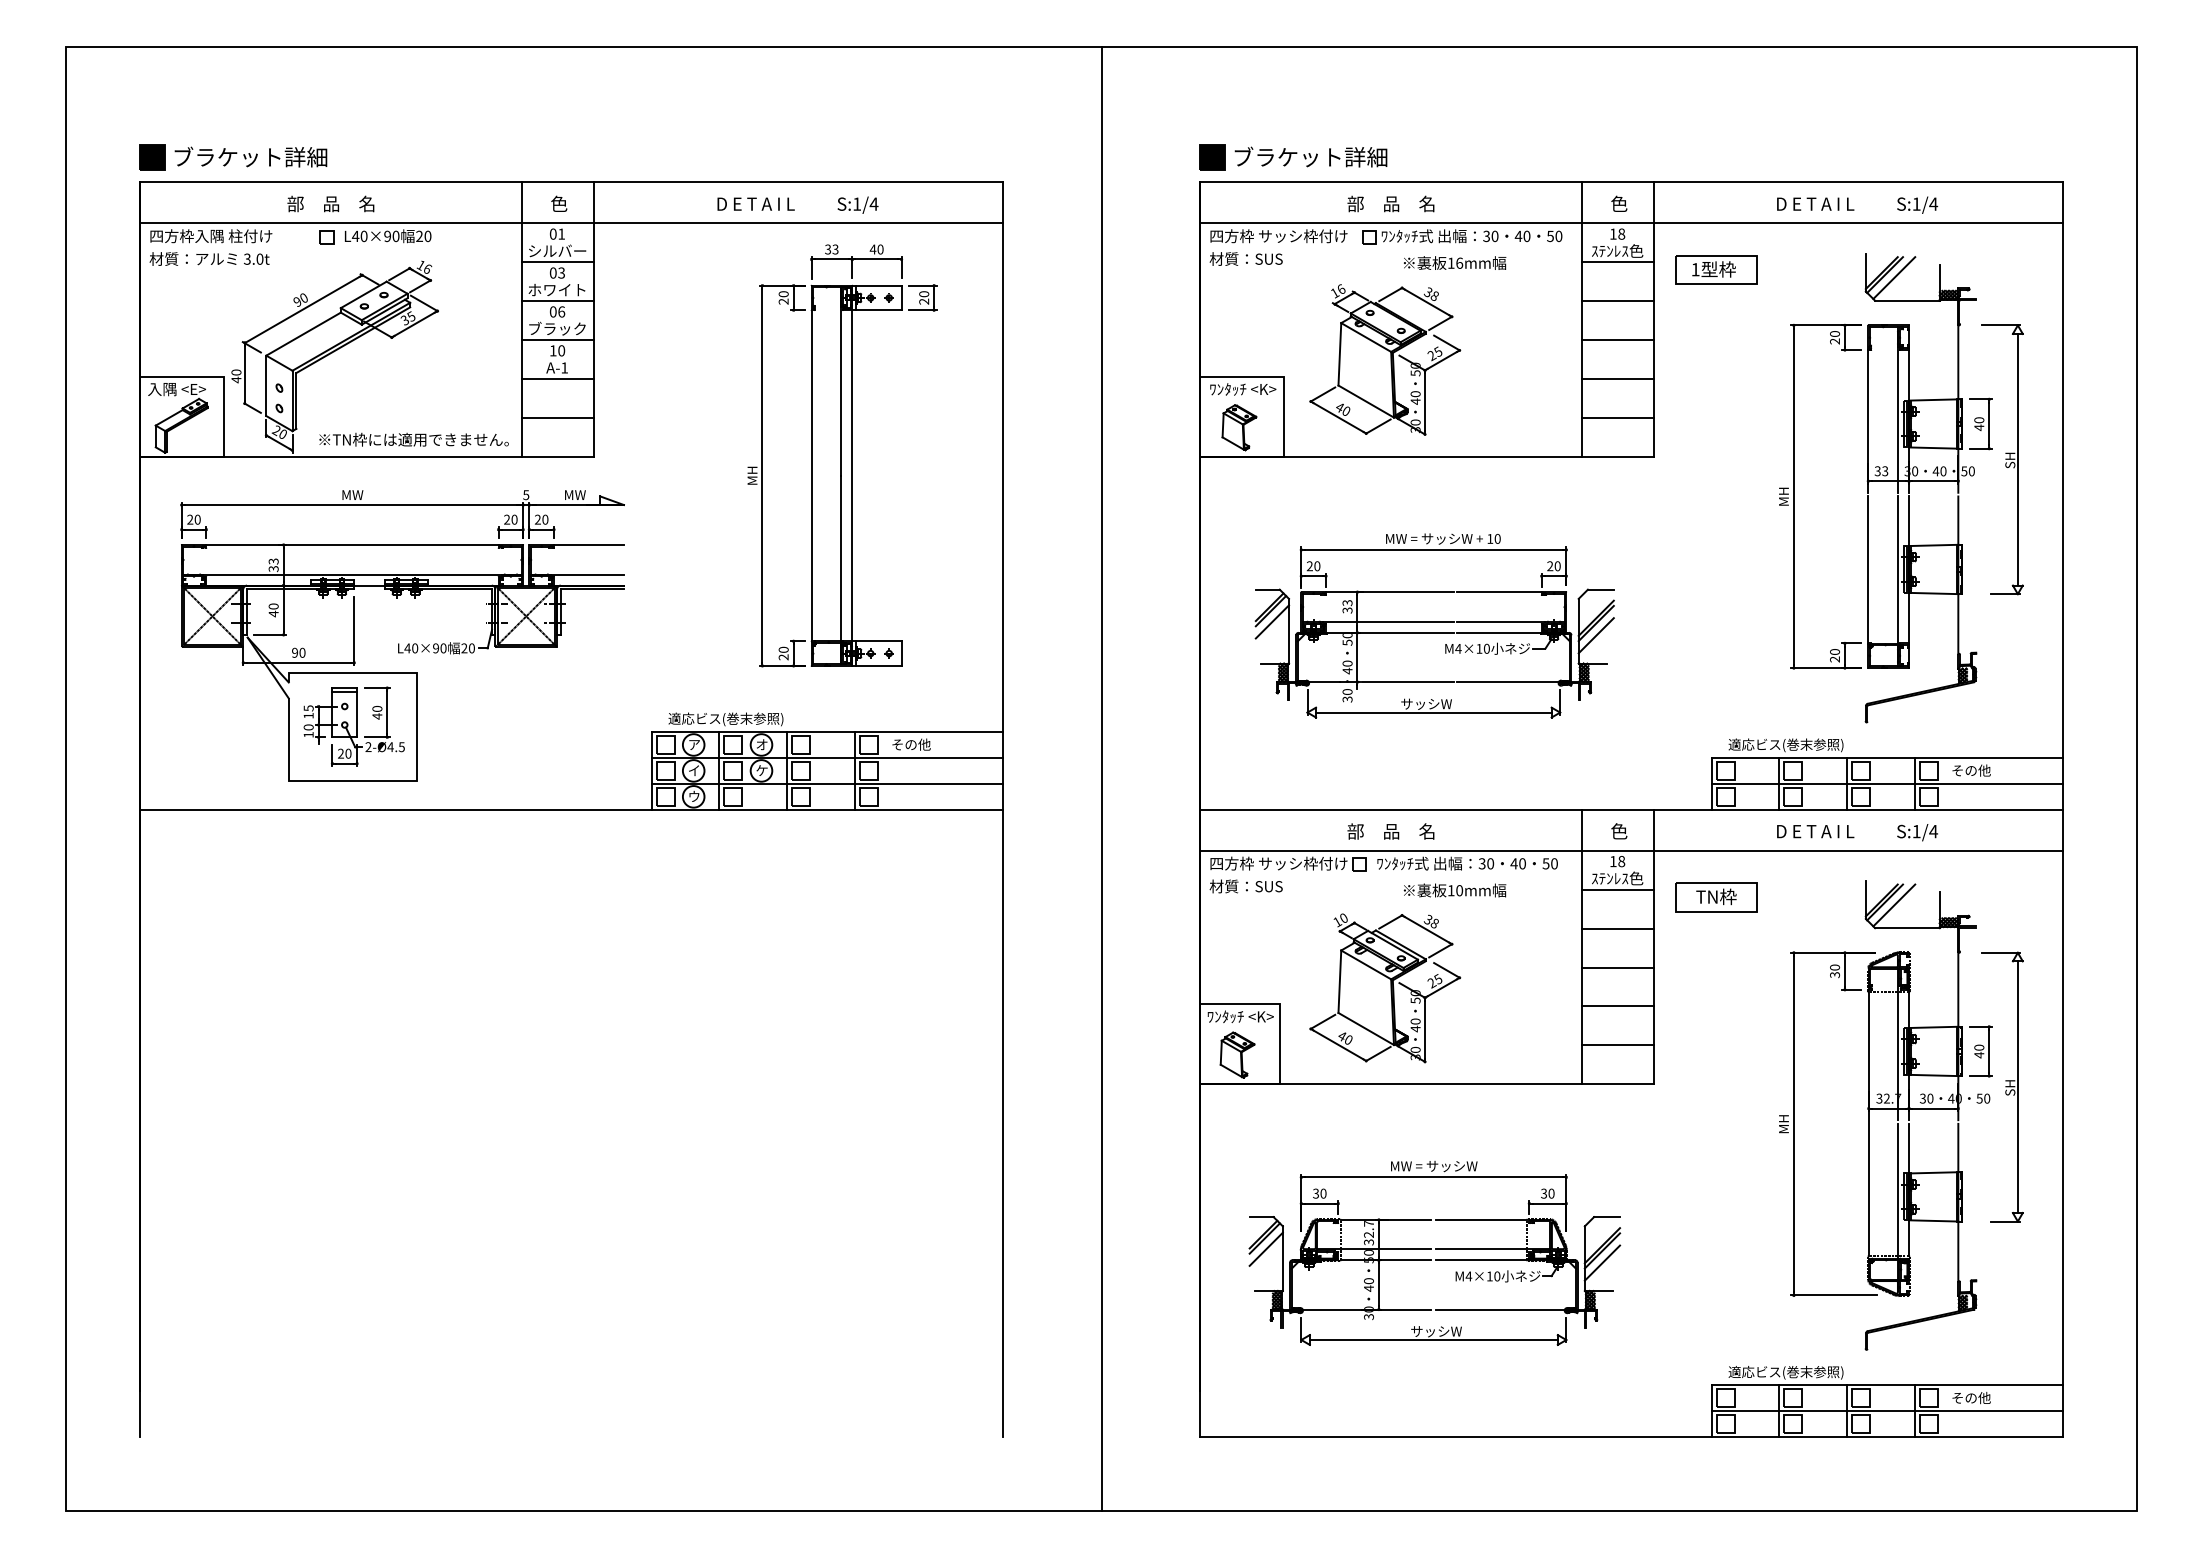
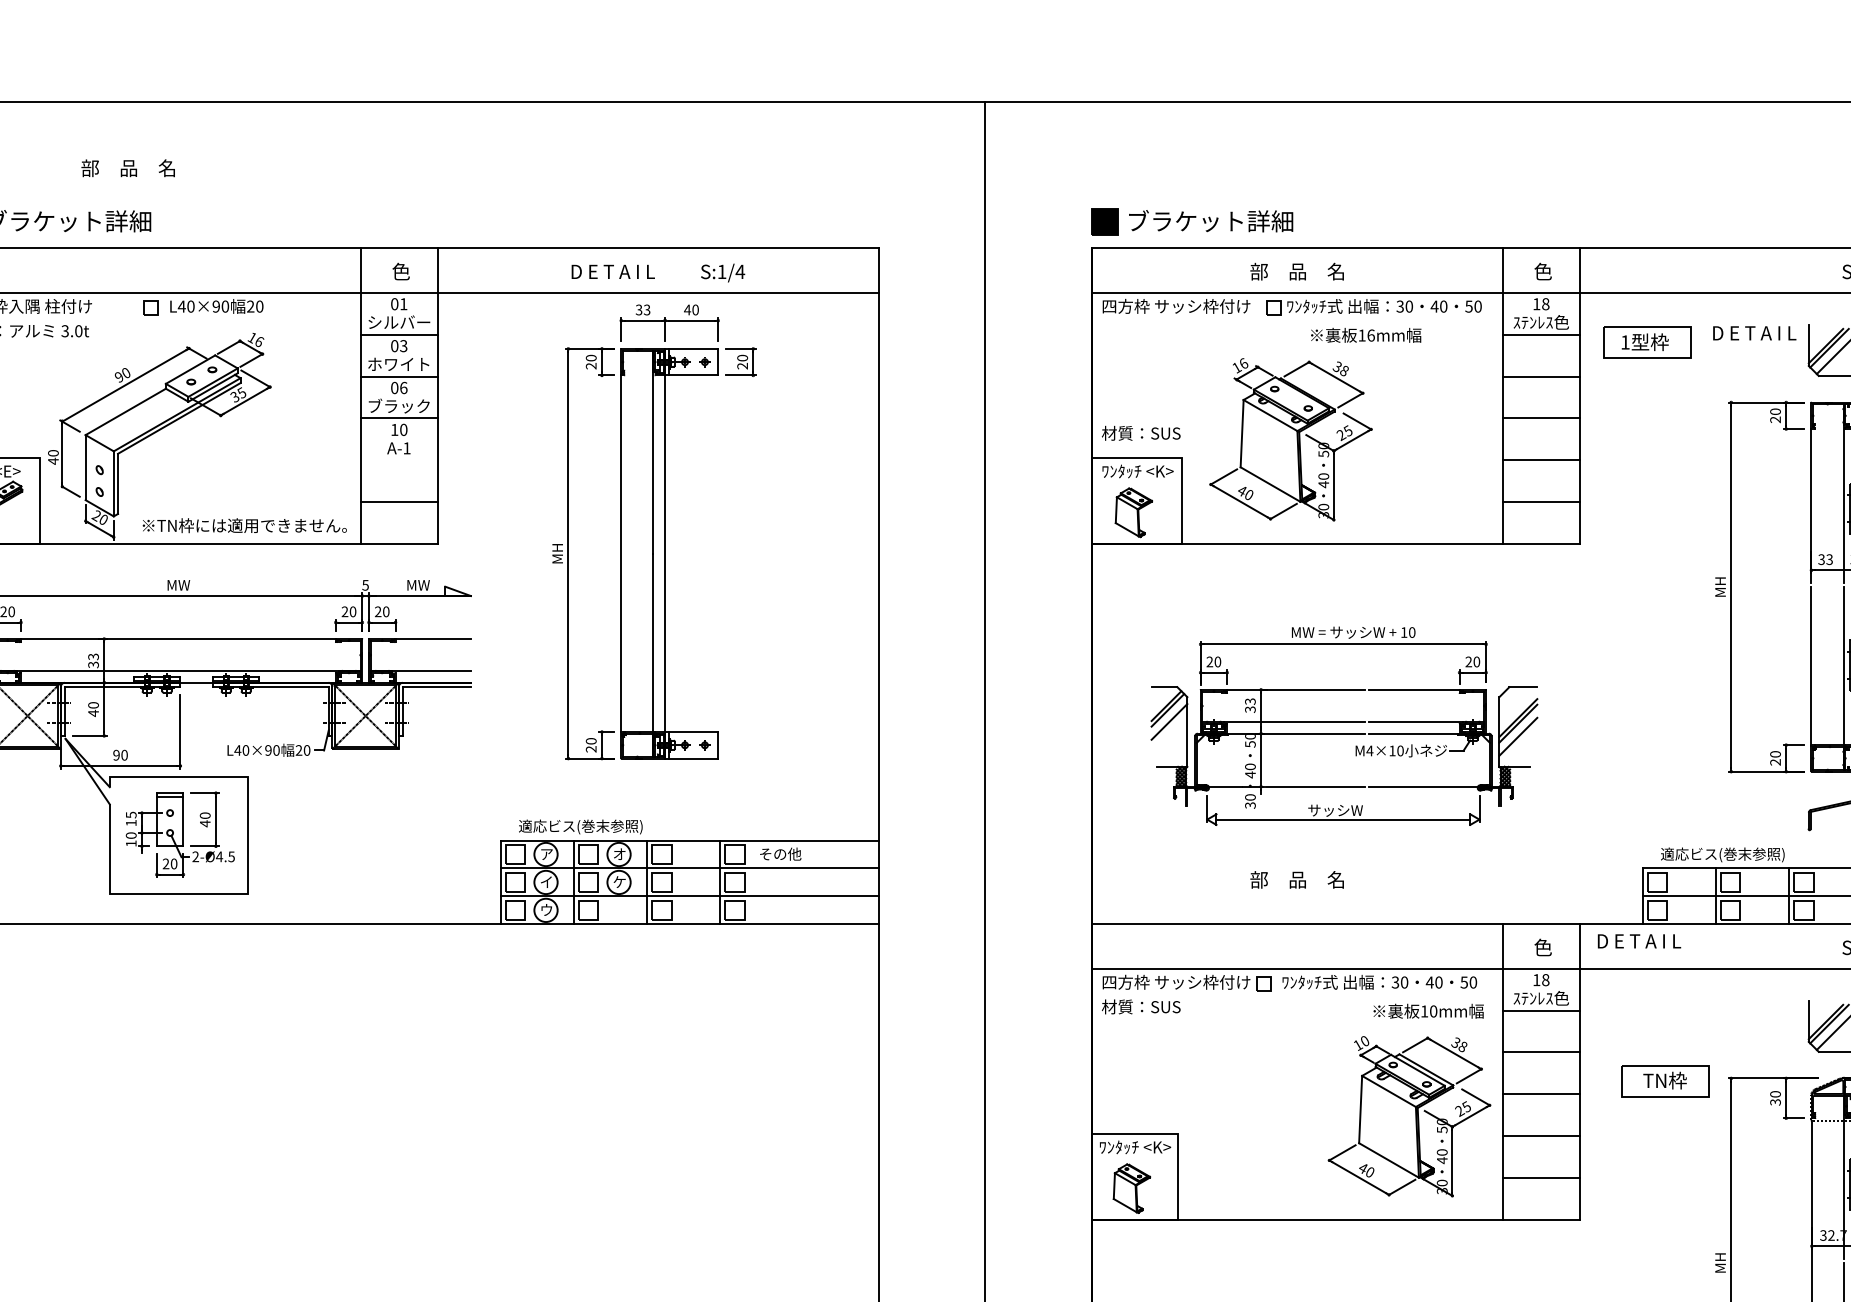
text: (330, 203) -> (127, 167), moved
text: (1815, 203) -> (1754, 332), moved
text: (1245, 258) -> (1140, 432), moved
line: (557, 379) -> (399, 460), removed
part: (842, 455) -> (654, 531), moved
text: (1390, 831) -> (1296, 879), moved
text: (1815, 831) -> (1639, 941), moved
text: (1454, 890) -> (1428, 1011), moved
part: (1716, 897) -> (1665, 1081), moved
part: (1385, 988) -> (1409, 1116), moved

